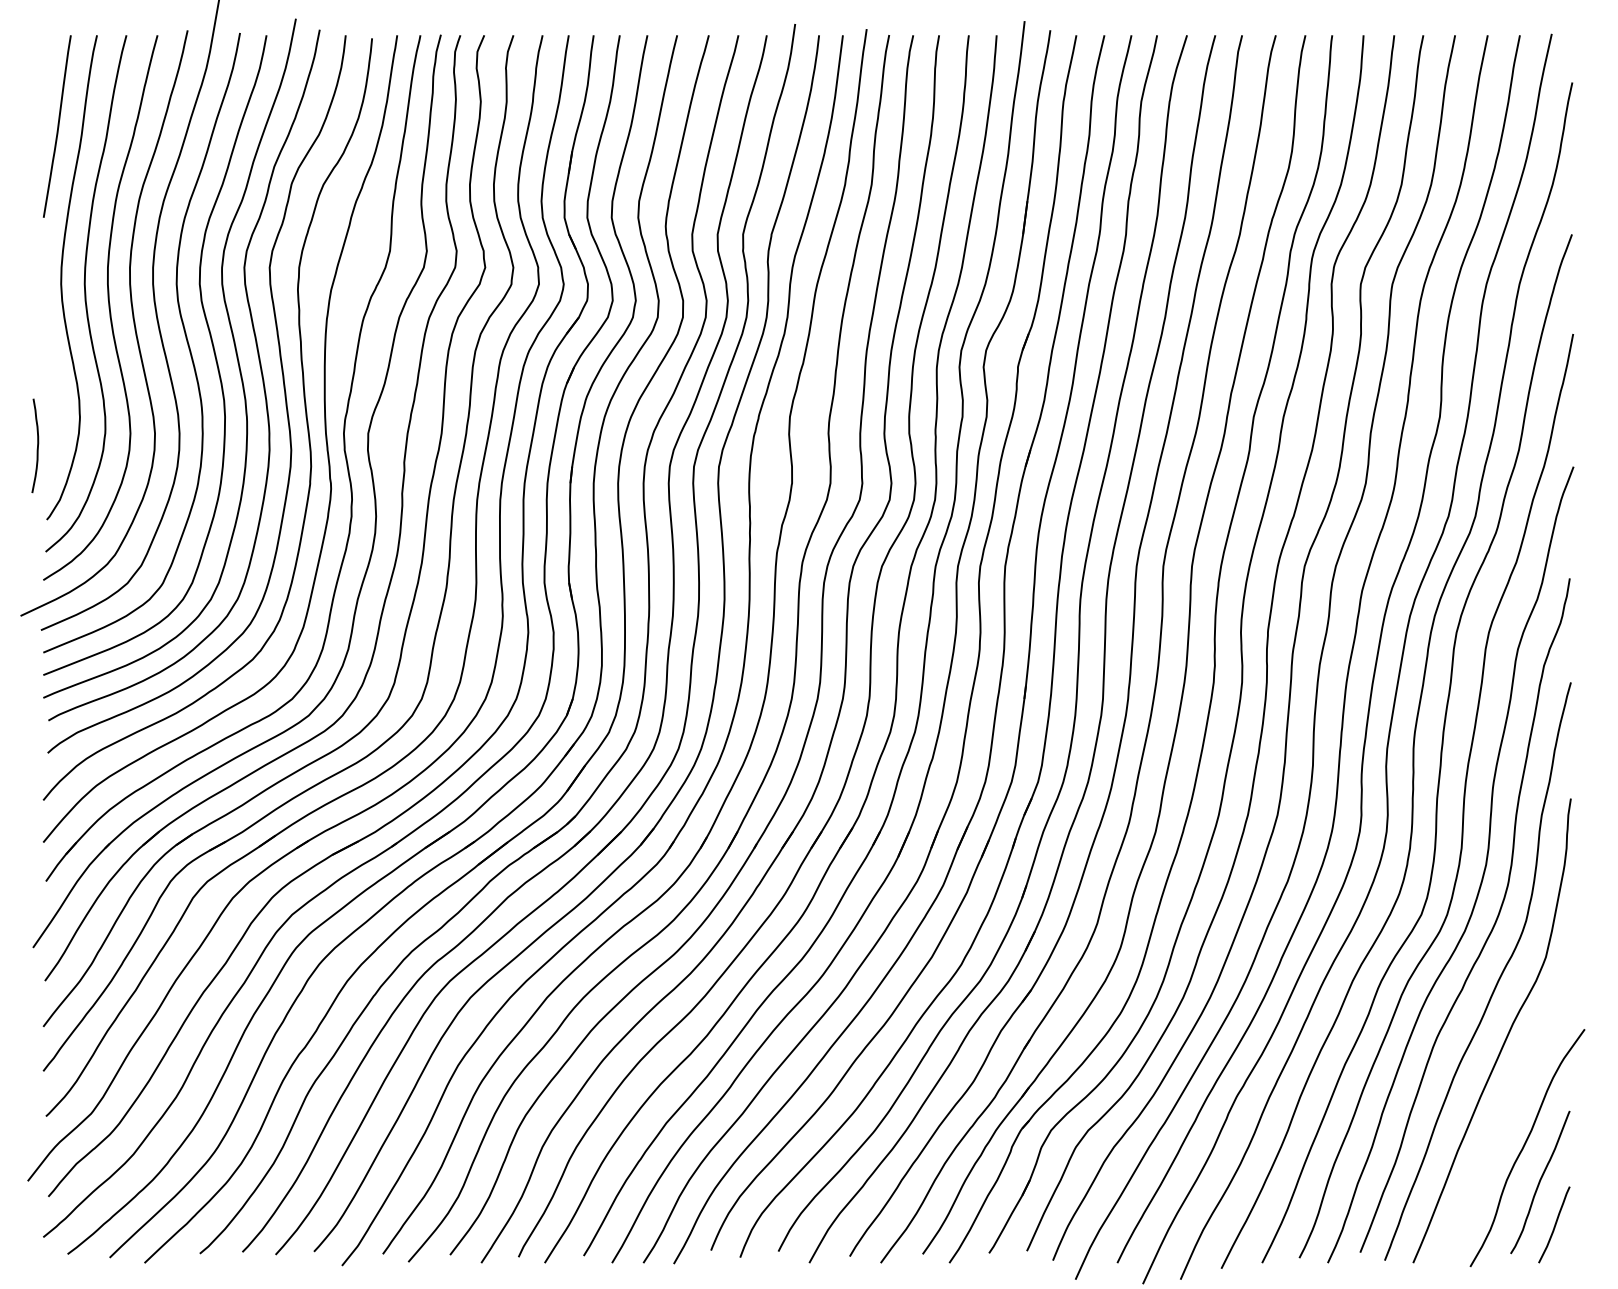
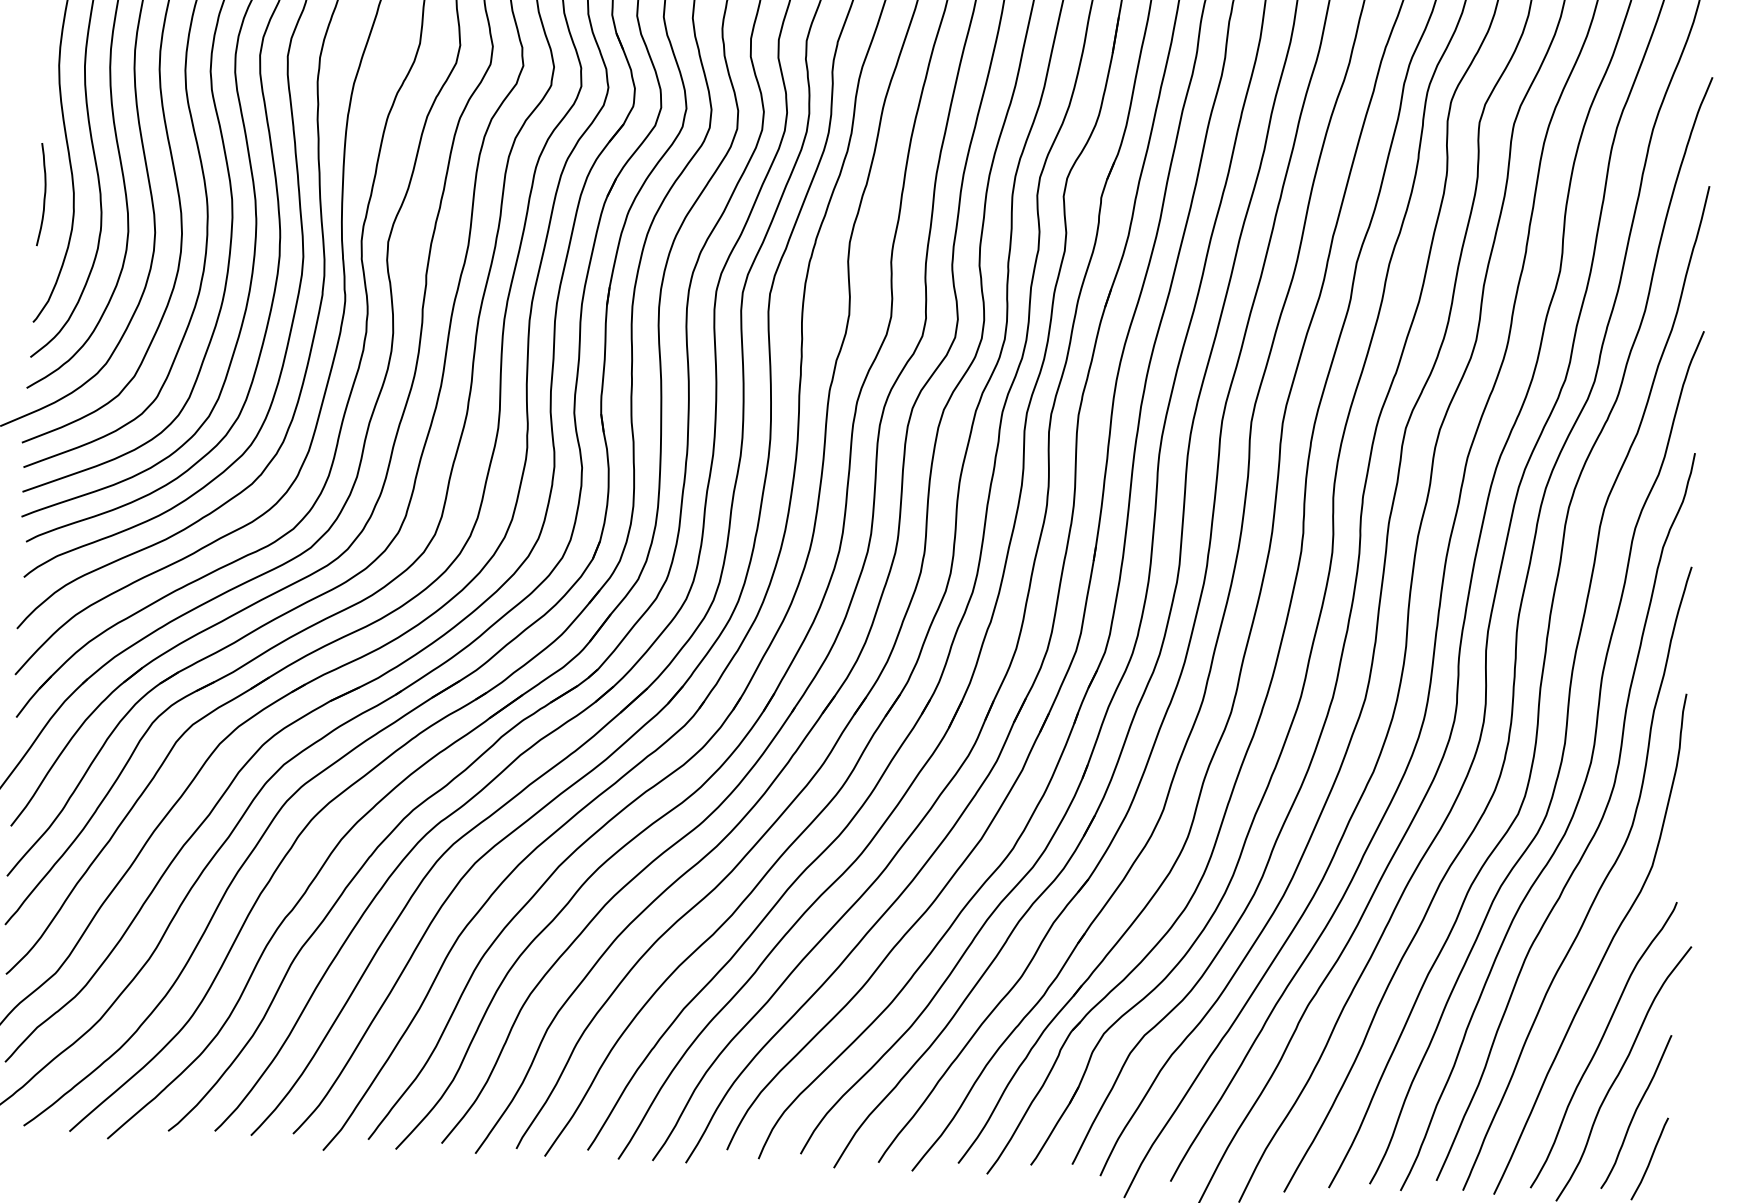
curve: (37, 445) -> (44, 194), moved
curve: (1505, 1121) -> (1600, 1043), added

